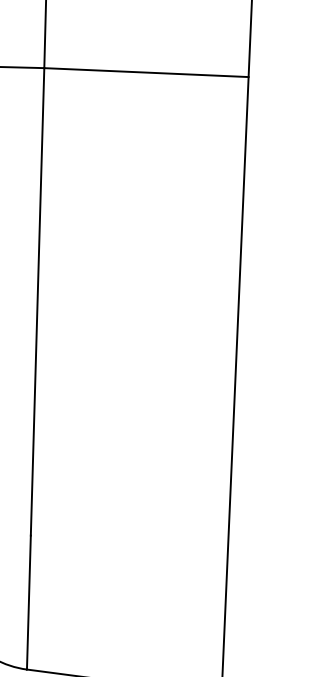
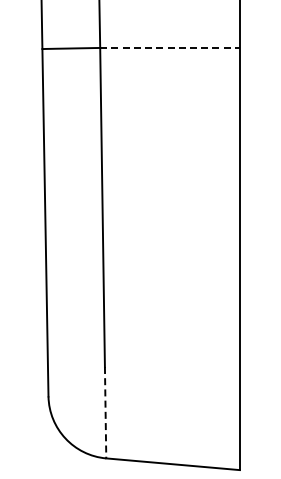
line: (145, 71) -> (169, 47), solid -> dashed
line: (28, 602) -> (105, 412), solid -> dashed

